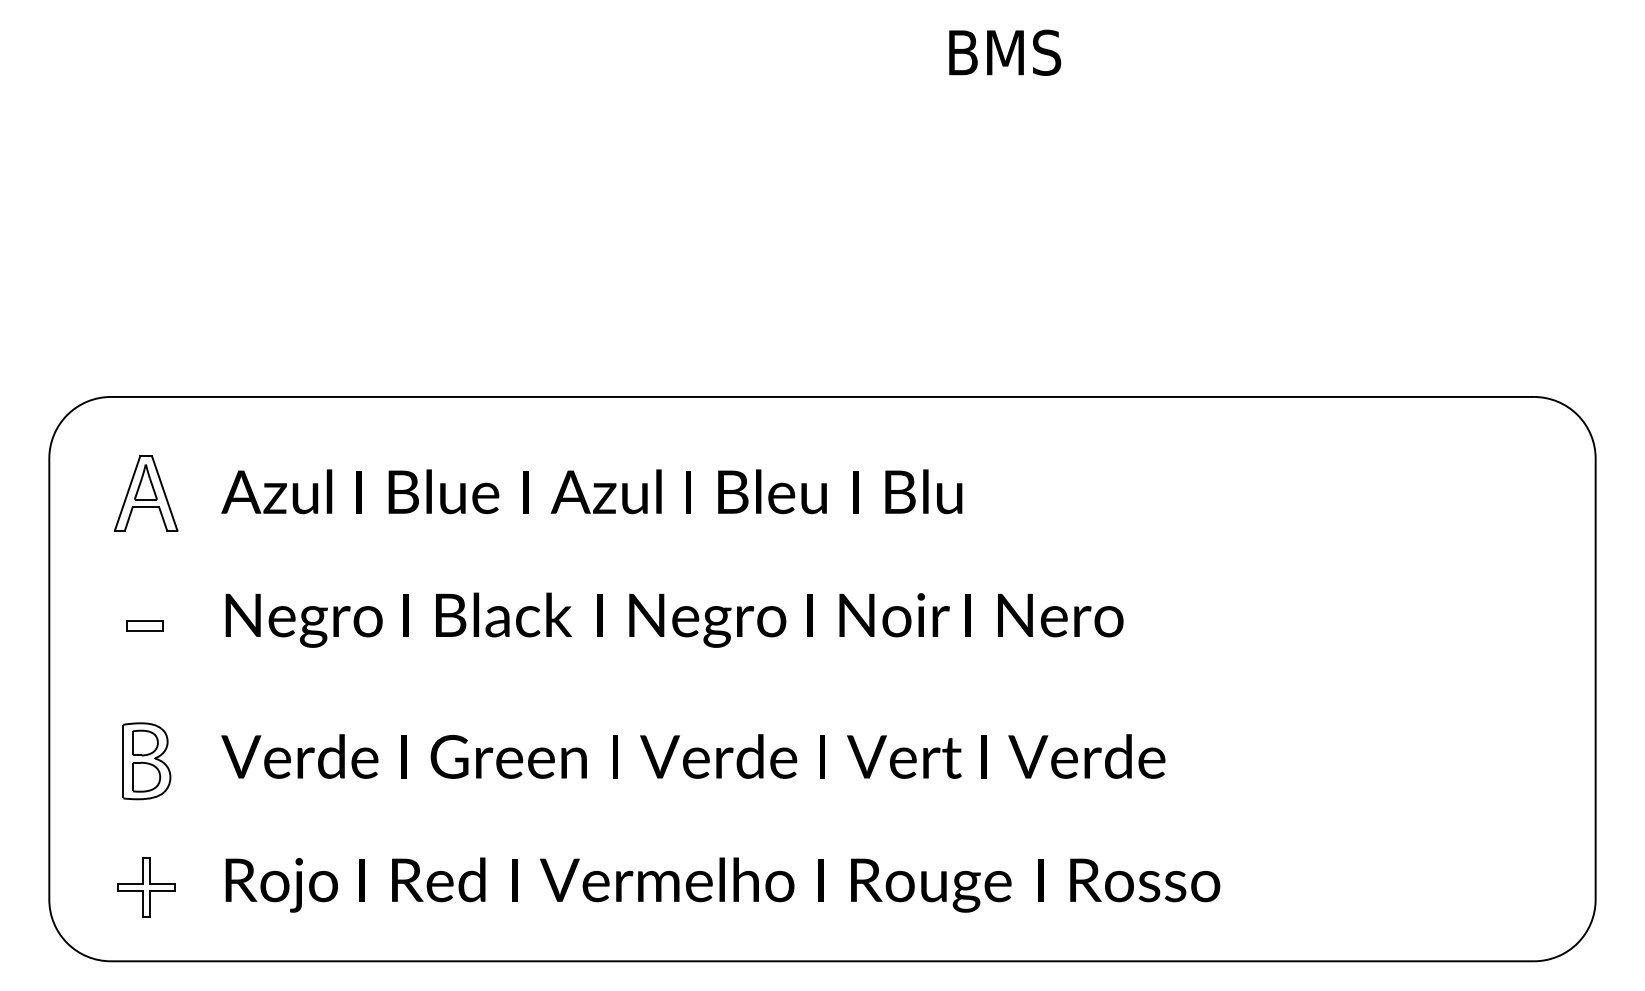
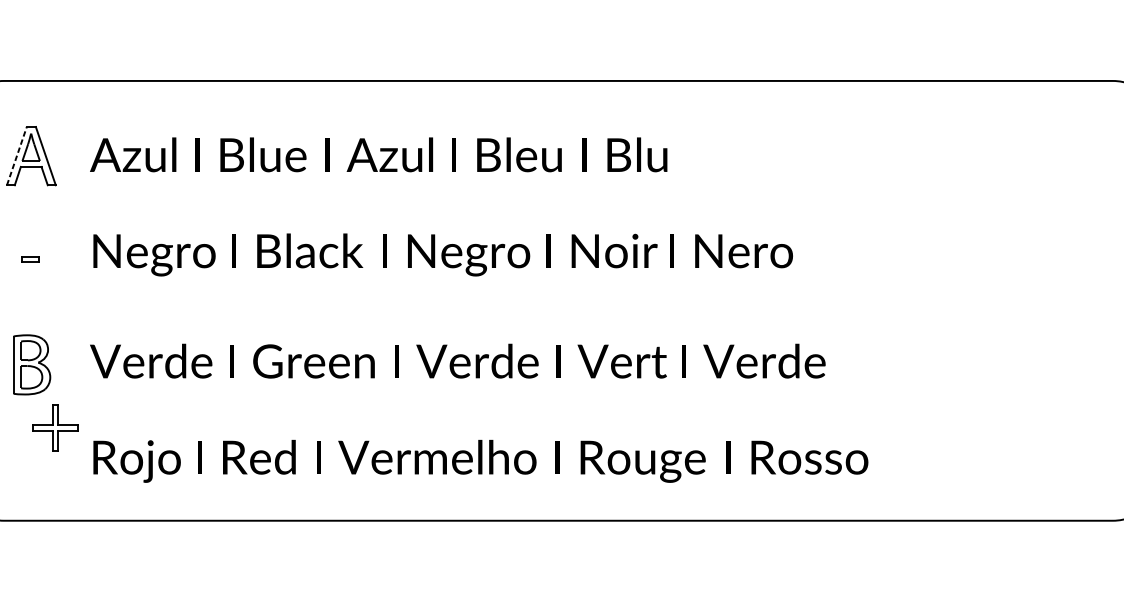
line: (127, 492) -> (16, 155), solid -> dashed
part: (144, 625) -> (30, 259), size x0.6
part: (146, 887) -> (55, 428), moved

